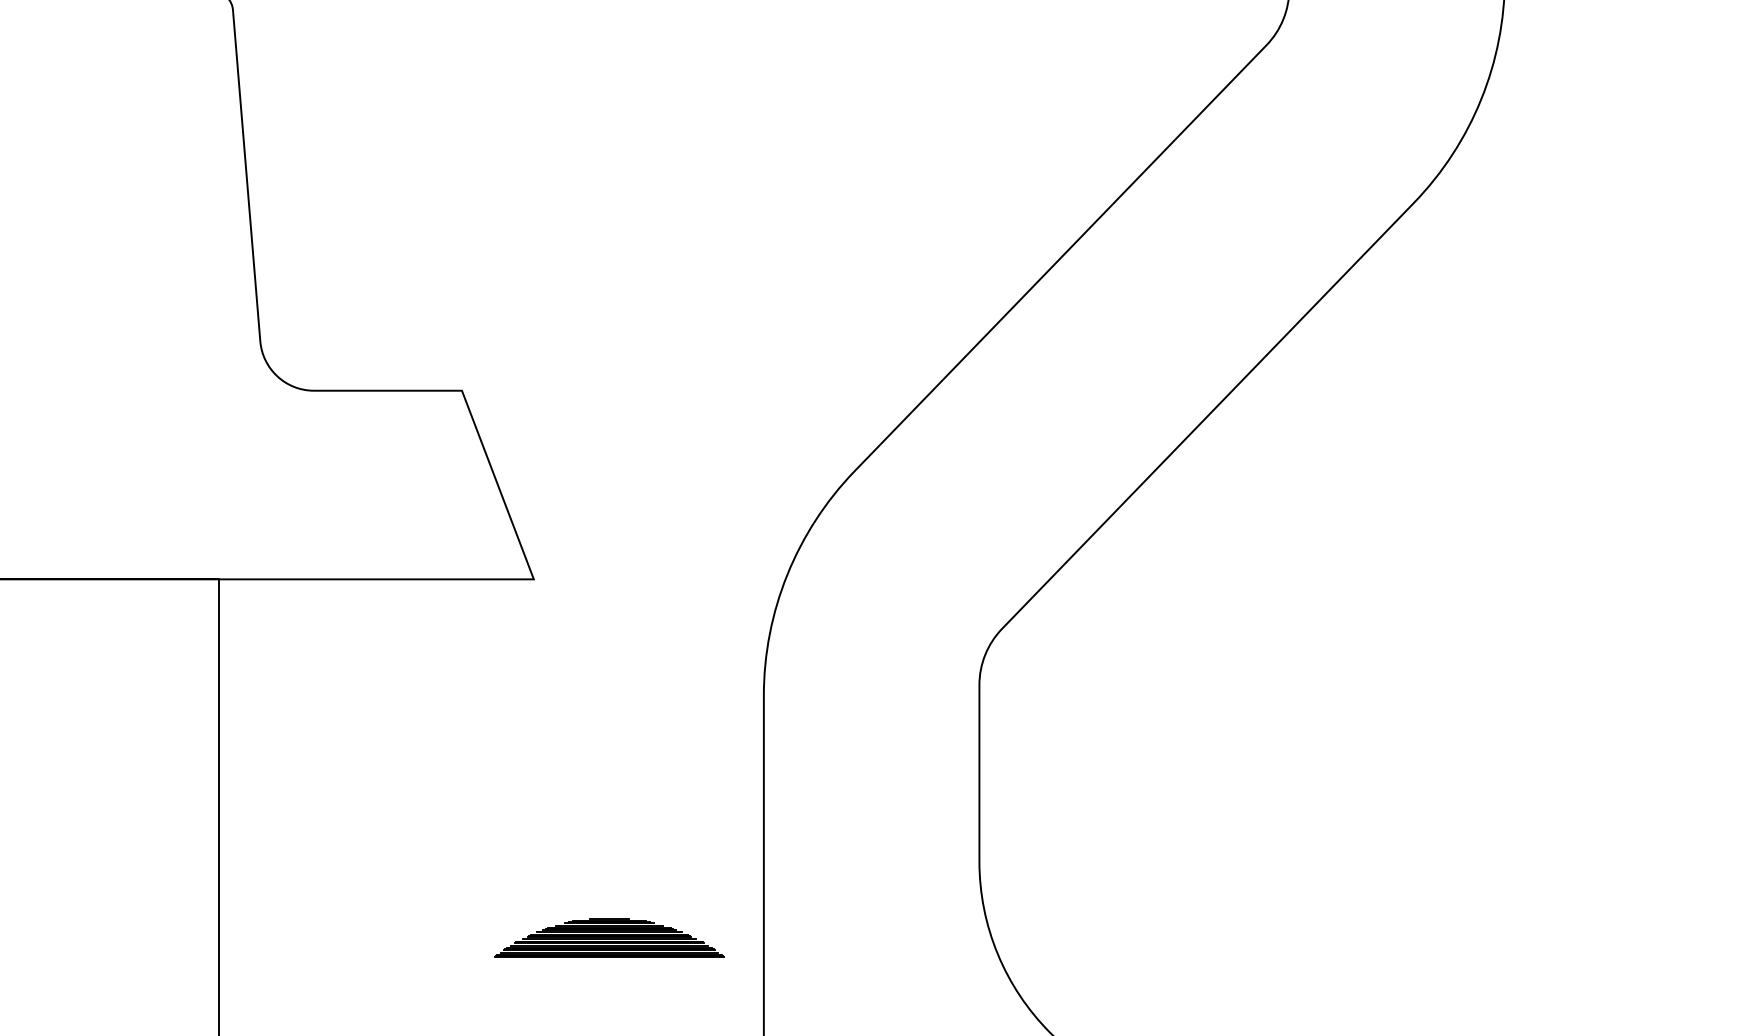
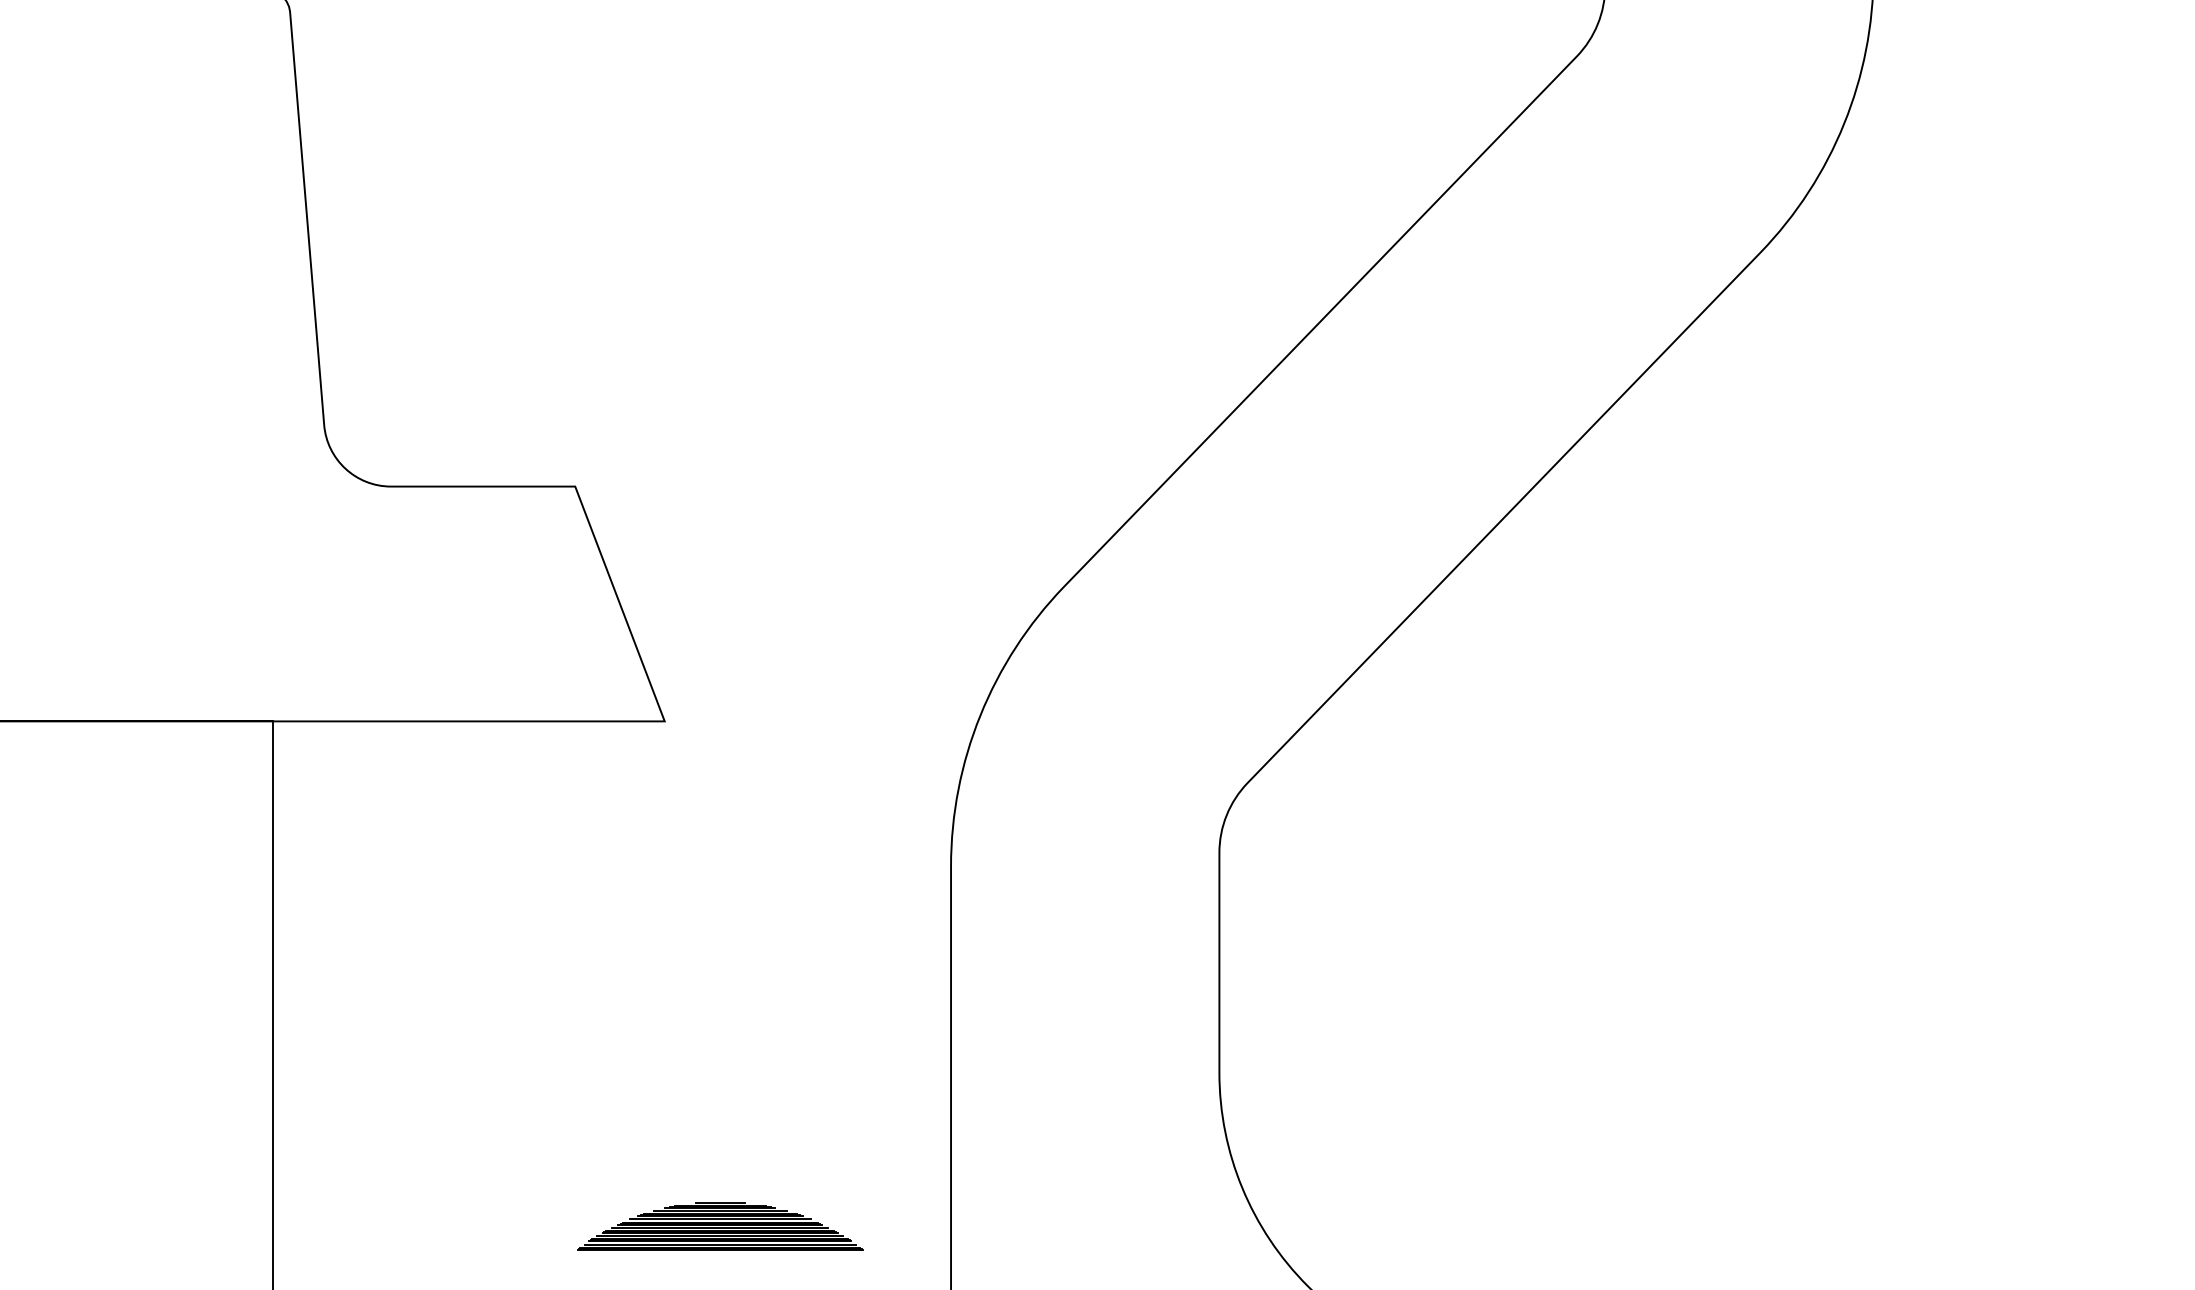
part: (609, 937) -> (720, 1225), moved

